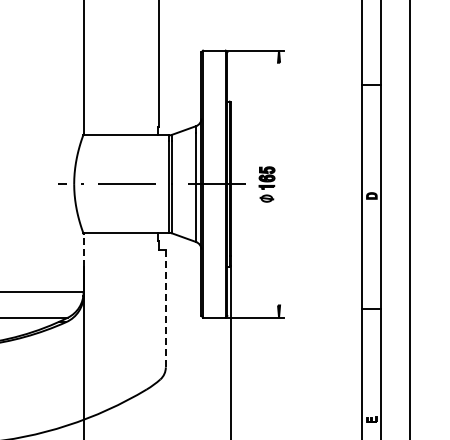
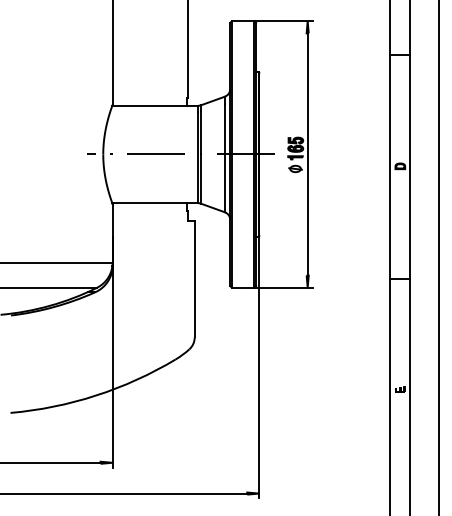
line: (278, 184) -> (307, 154), added
line: (83, 249) -> (112, 219), dashed -> solid
line: (165, 308) -> (194, 278), dashed -> solid

